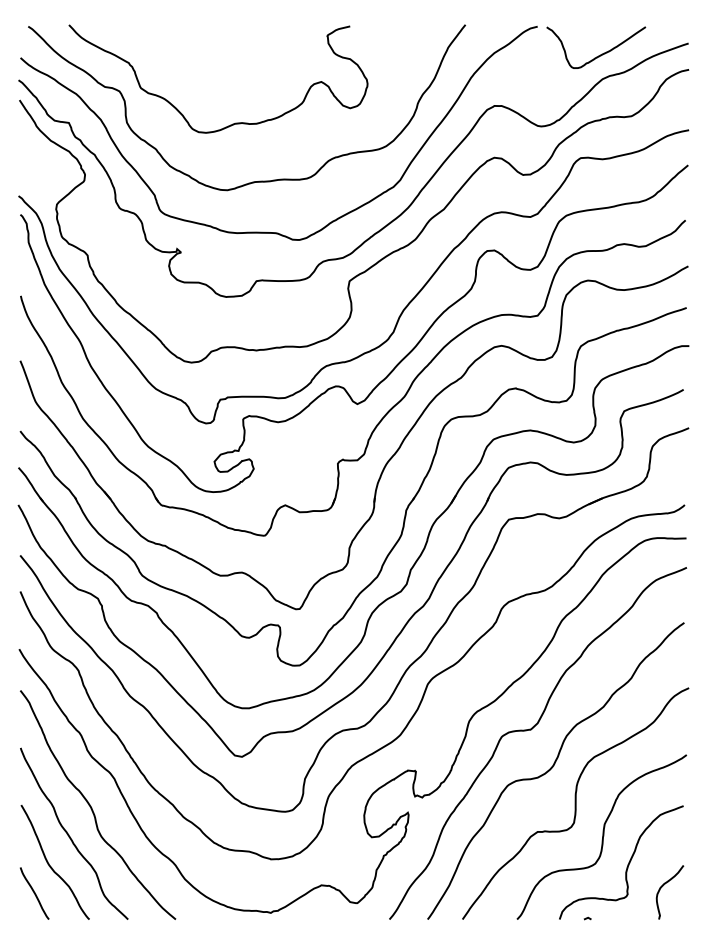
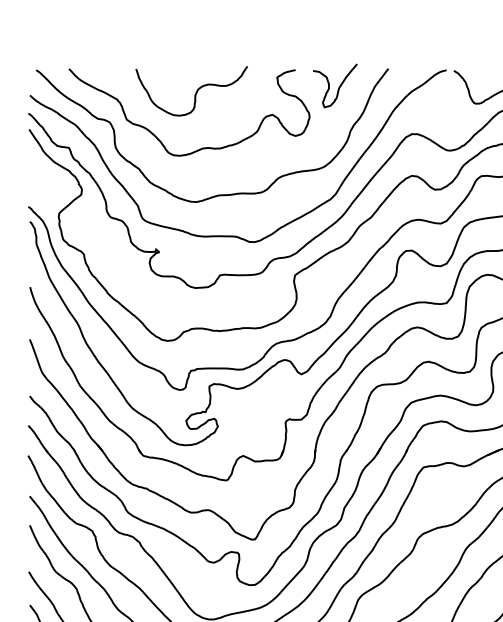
curve: (403, 48) -> (338, 87), added
curve: (225, 55) -> (195, 93), added

